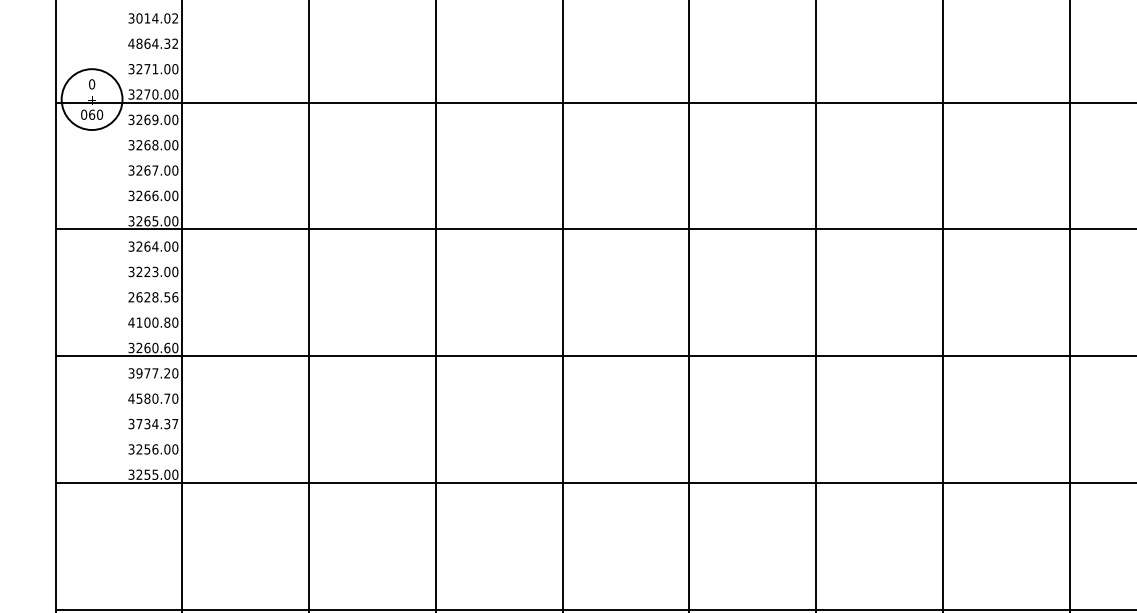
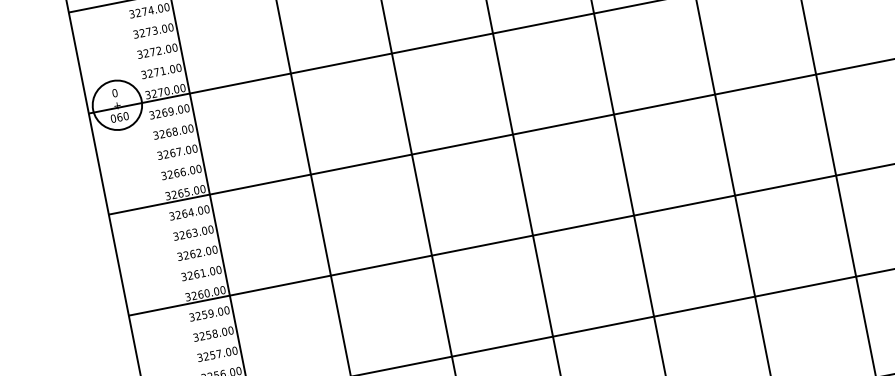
text: (157, 18) -> (156, 30), 3014.02 -> 3273.00
text: (153, 43) -> (157, 50), 4864.32 -> 3272.00
text: (147, 271) -> (188, 233), 3223.00 -> 3263.00
text: (153, 297) -> (197, 253), 2628.56 -> 3262.00
text: (149, 322) -> (198, 273), 4100.80 -> 3261.00
text: (167, 347) -> (216, 291), 3260.60 -> 3260.00
text: (153, 373) -> (209, 313), 3977.20 -> 3259.00
text: (149, 398) -> (210, 334), 4580.70 -> 3258.00
text: (157, 423) -> (220, 353), 3734.37 -> 3257.00

